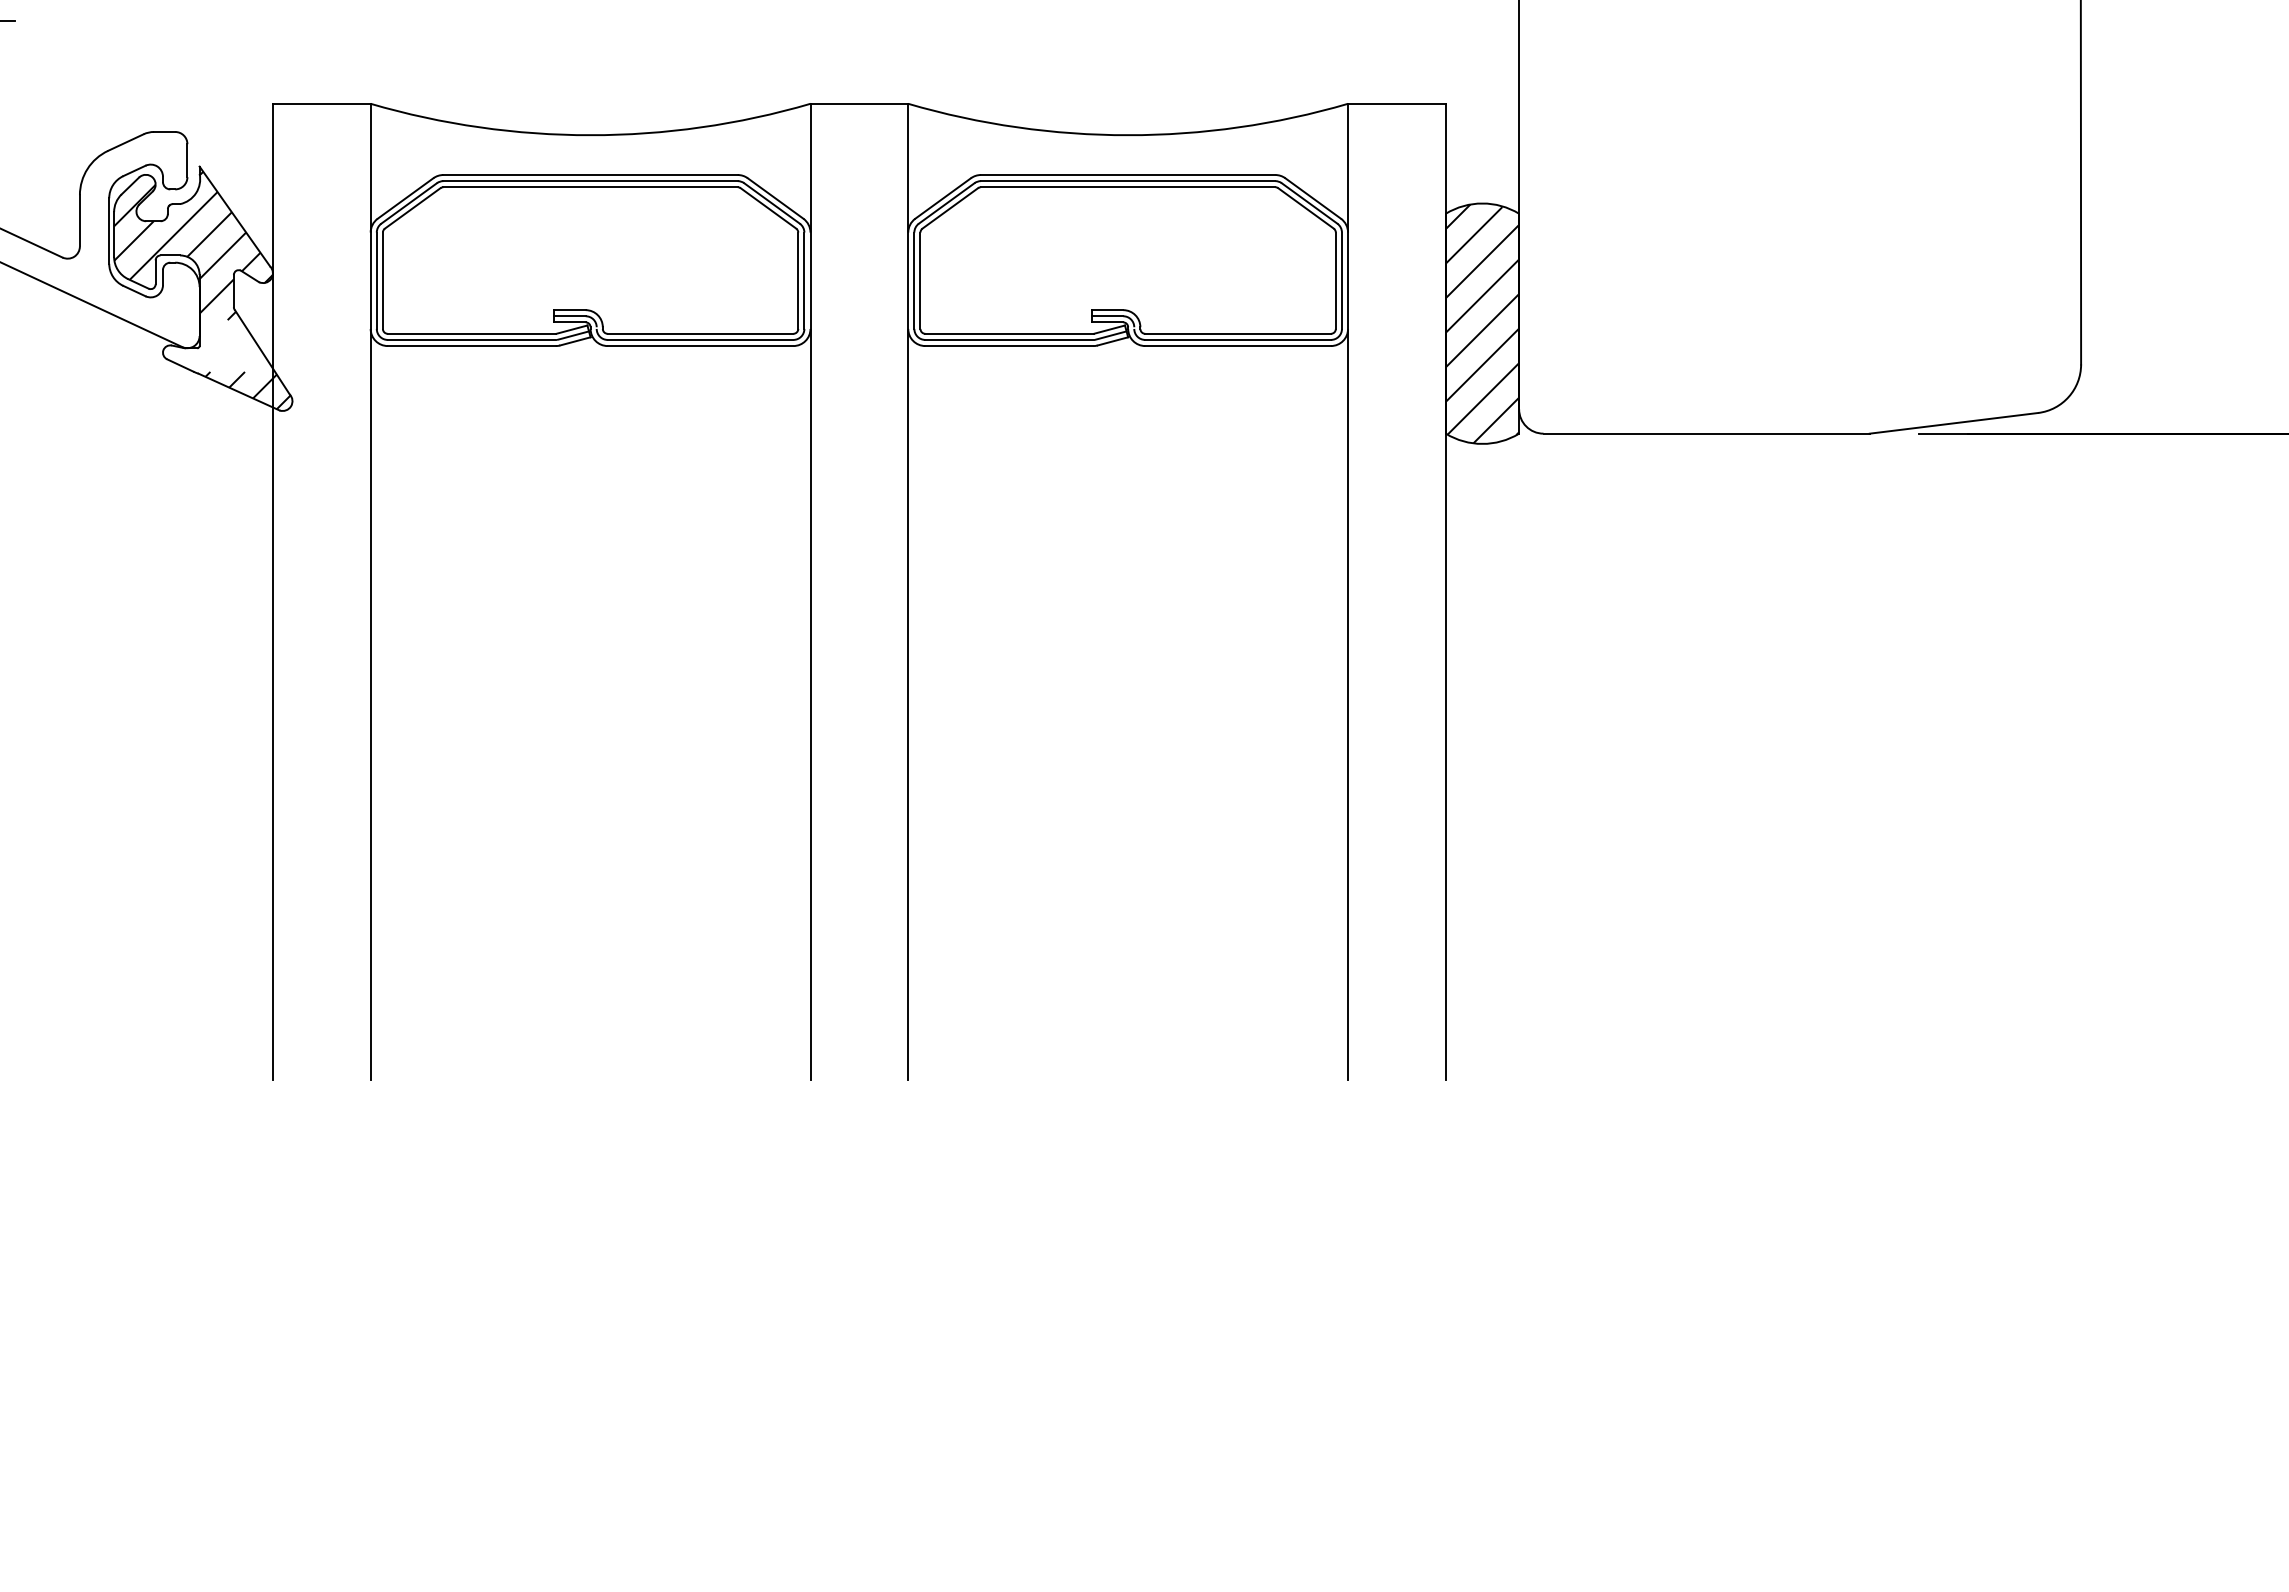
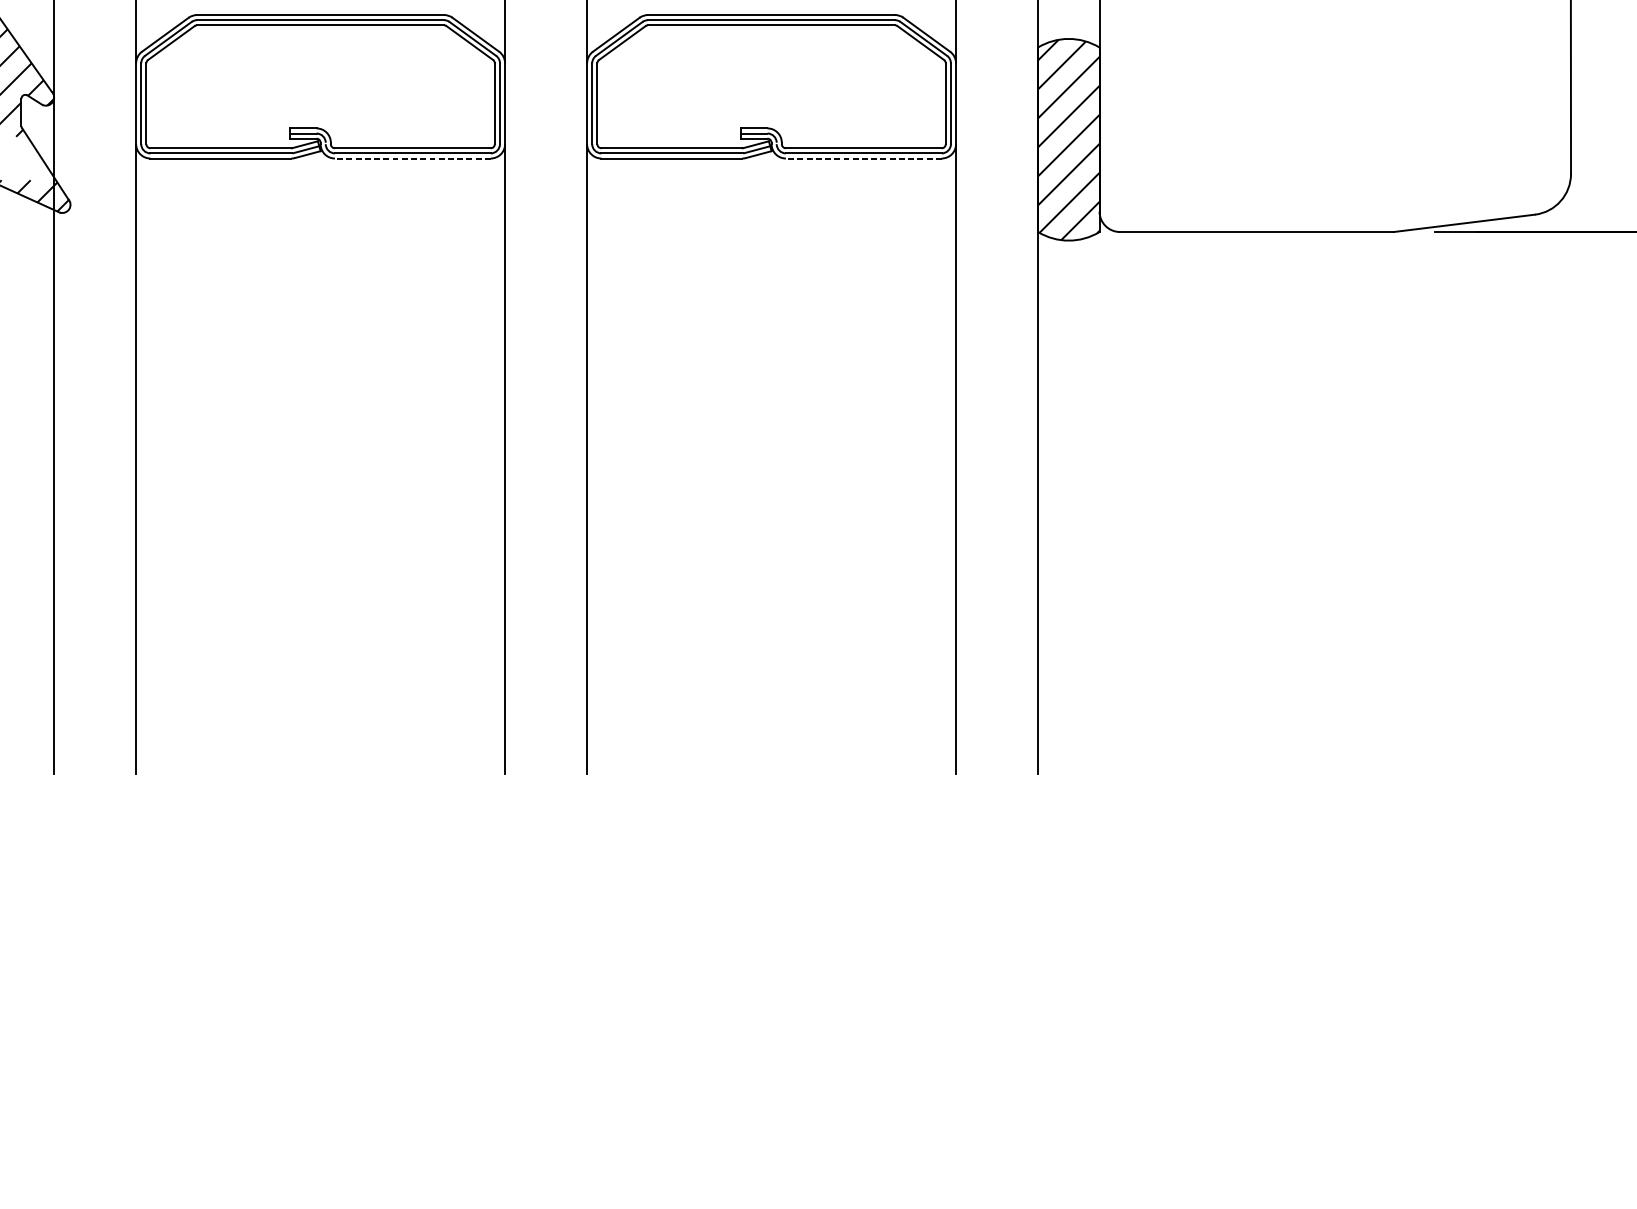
line: (700, 346) -> (412, 158), solid -> dashed
line: (1238, 346) -> (864, 158), solid -> dashed

